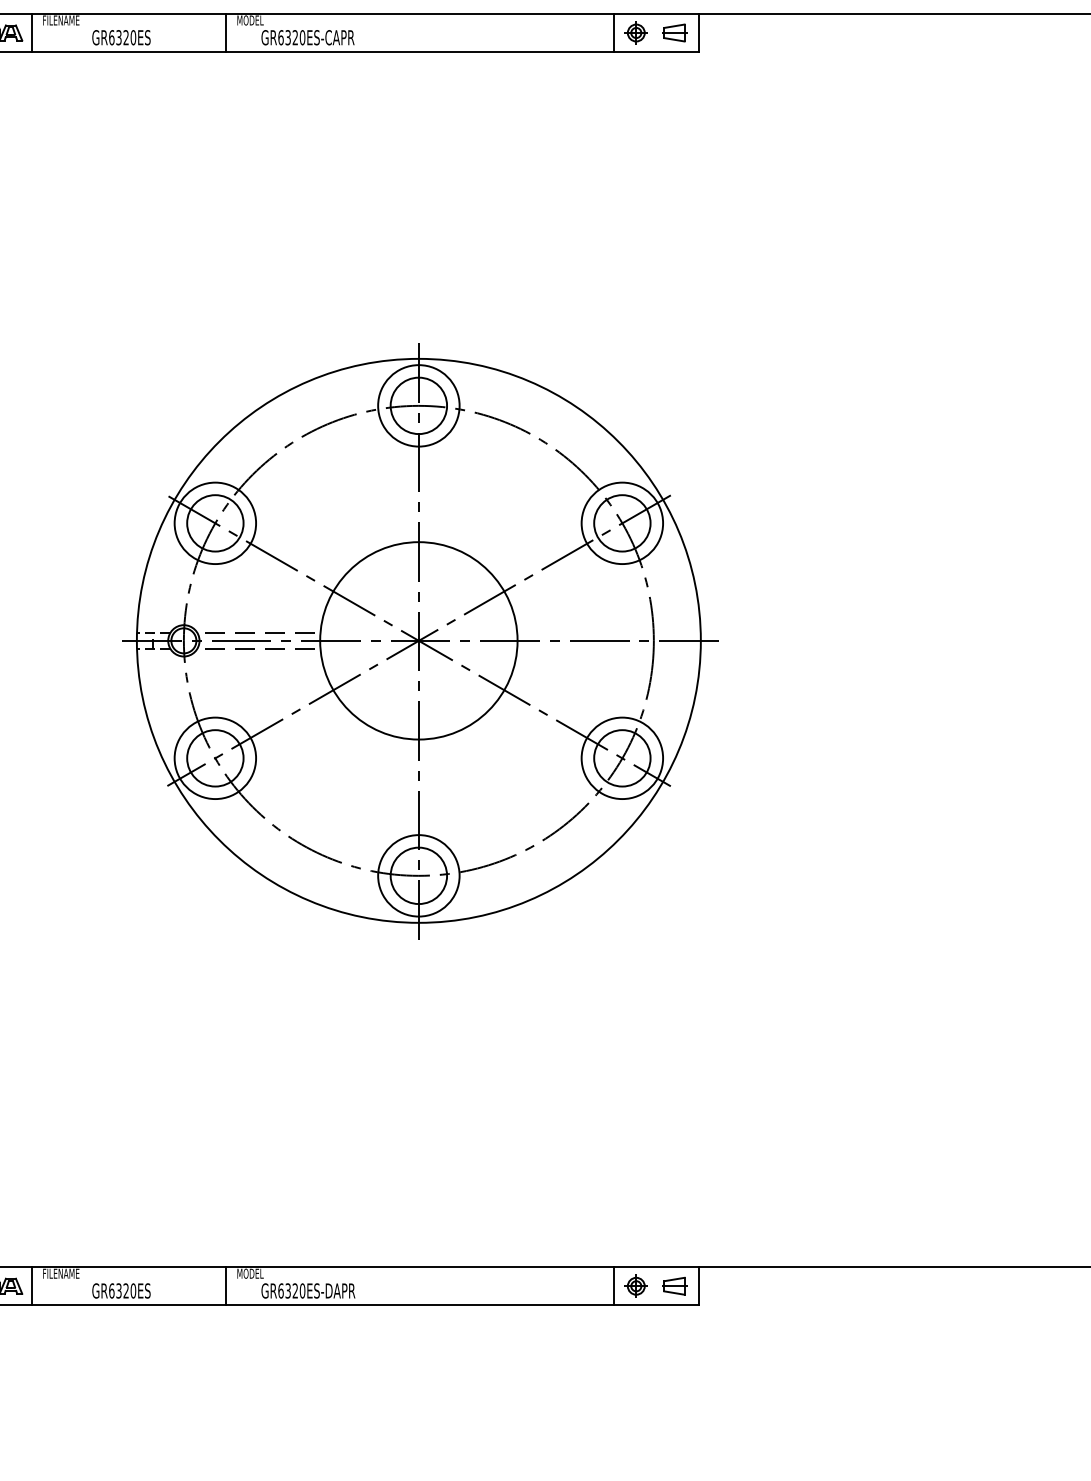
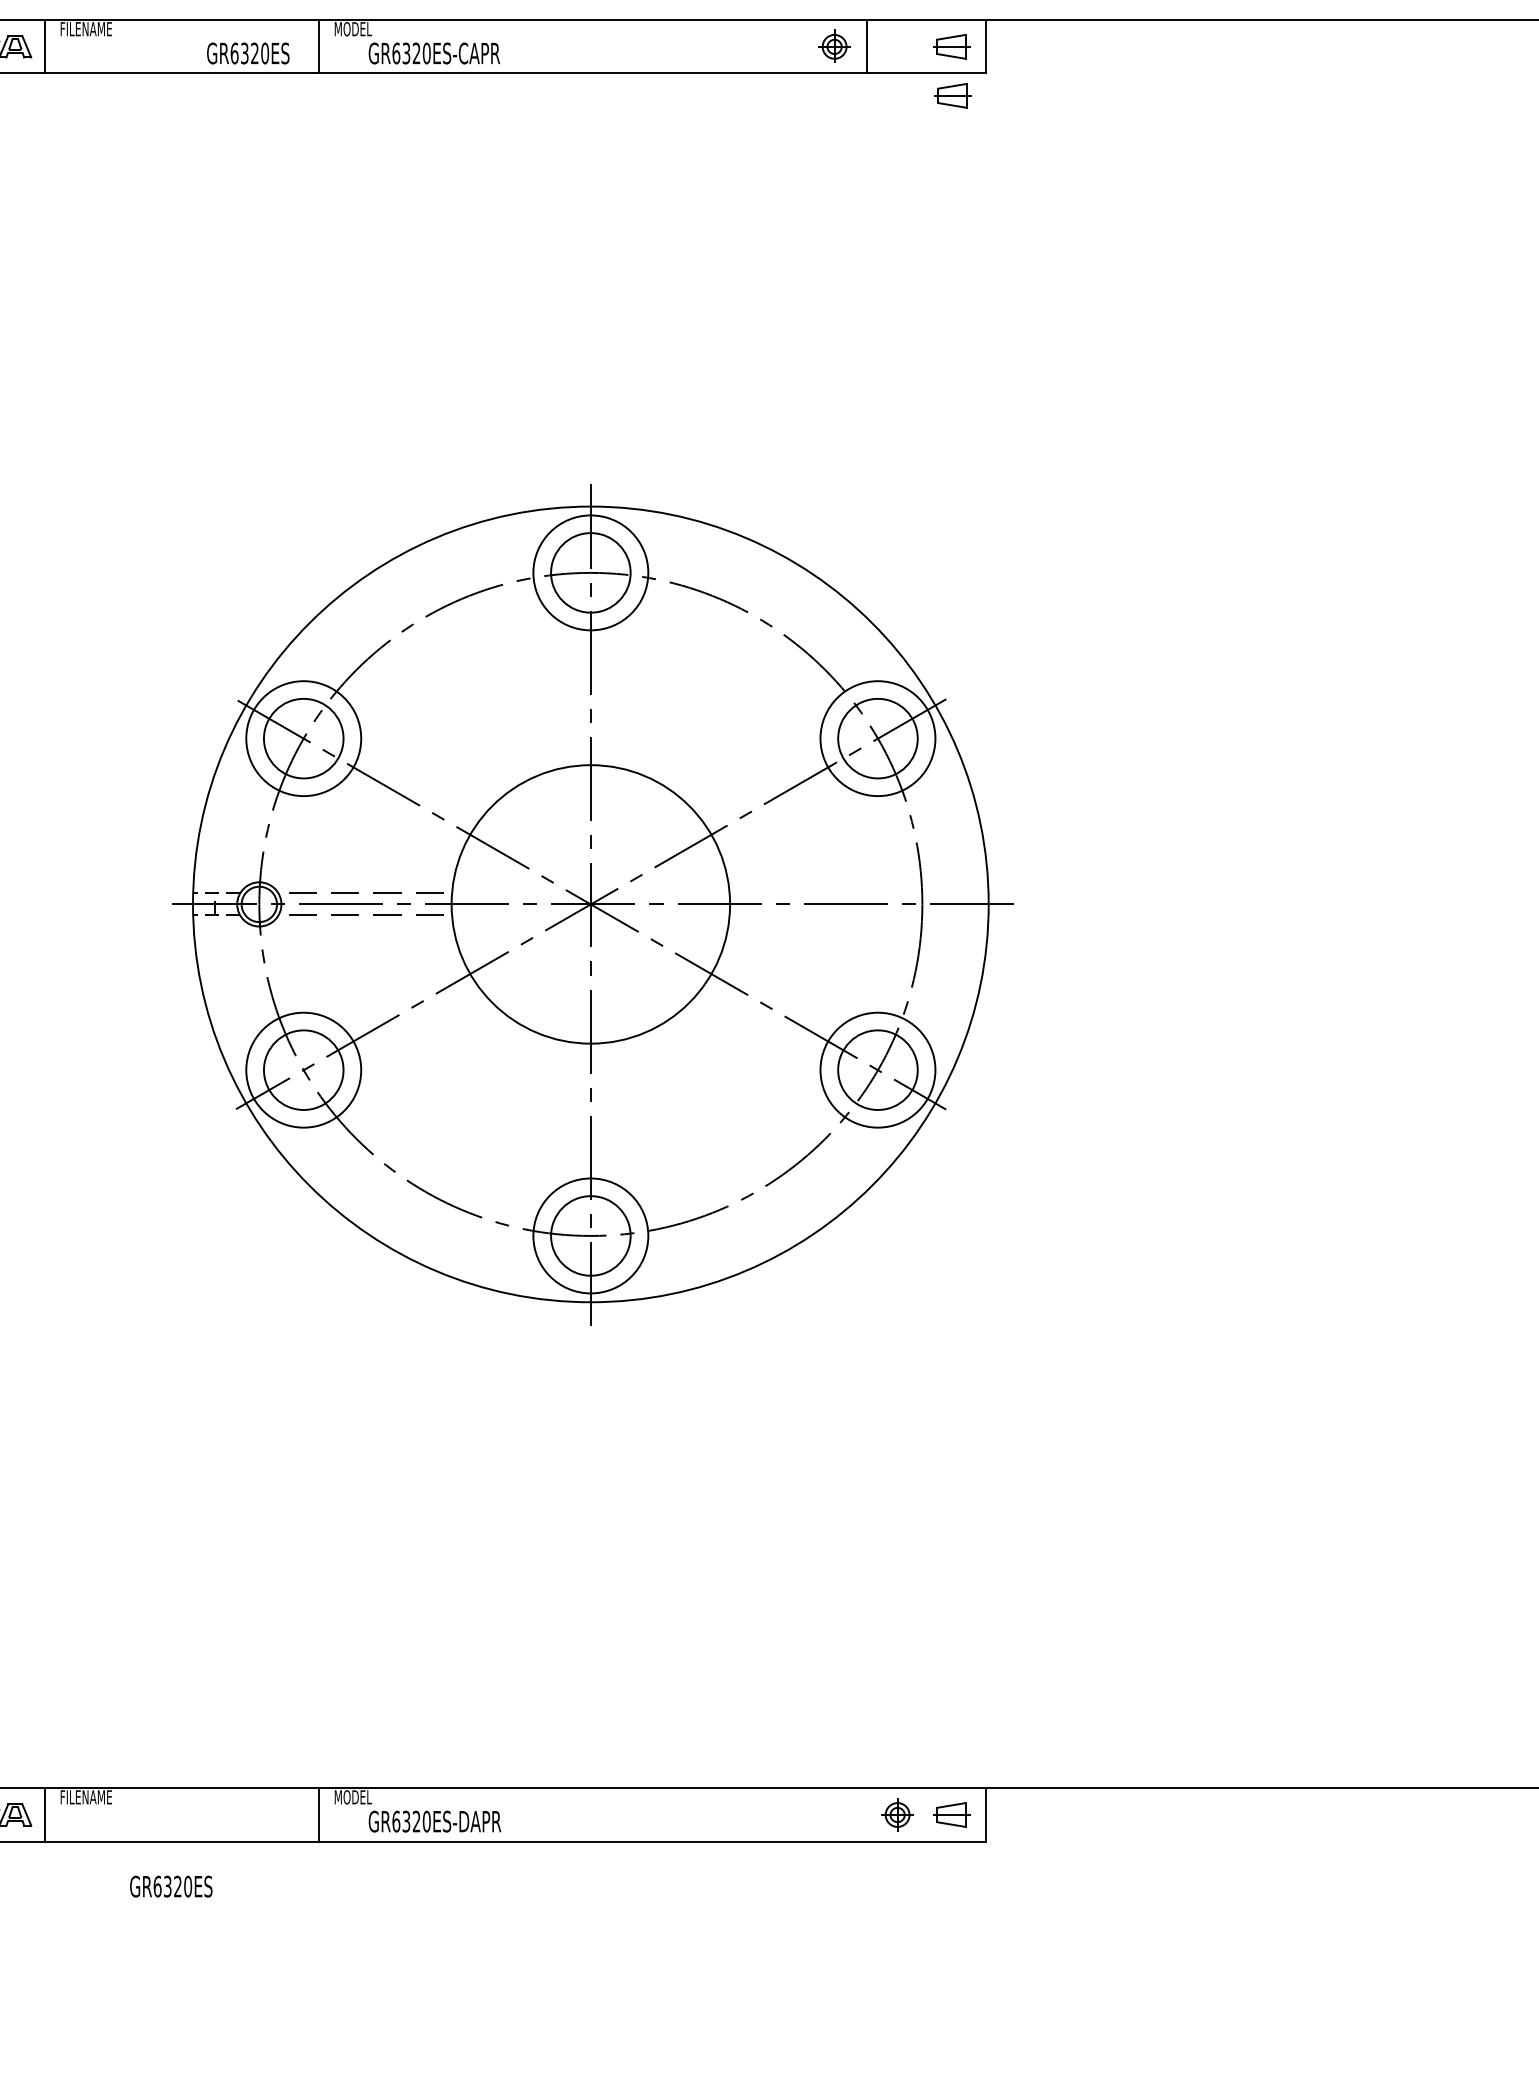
part: (636, 32) -> (834, 45), moved
text: (121, 37) -> (248, 53), moved
part: (675, 67) -> (952, 95), added
line: (614, 1285) -> (866, 1814), removed
text: (121, 1290) -> (171, 1886), moved

